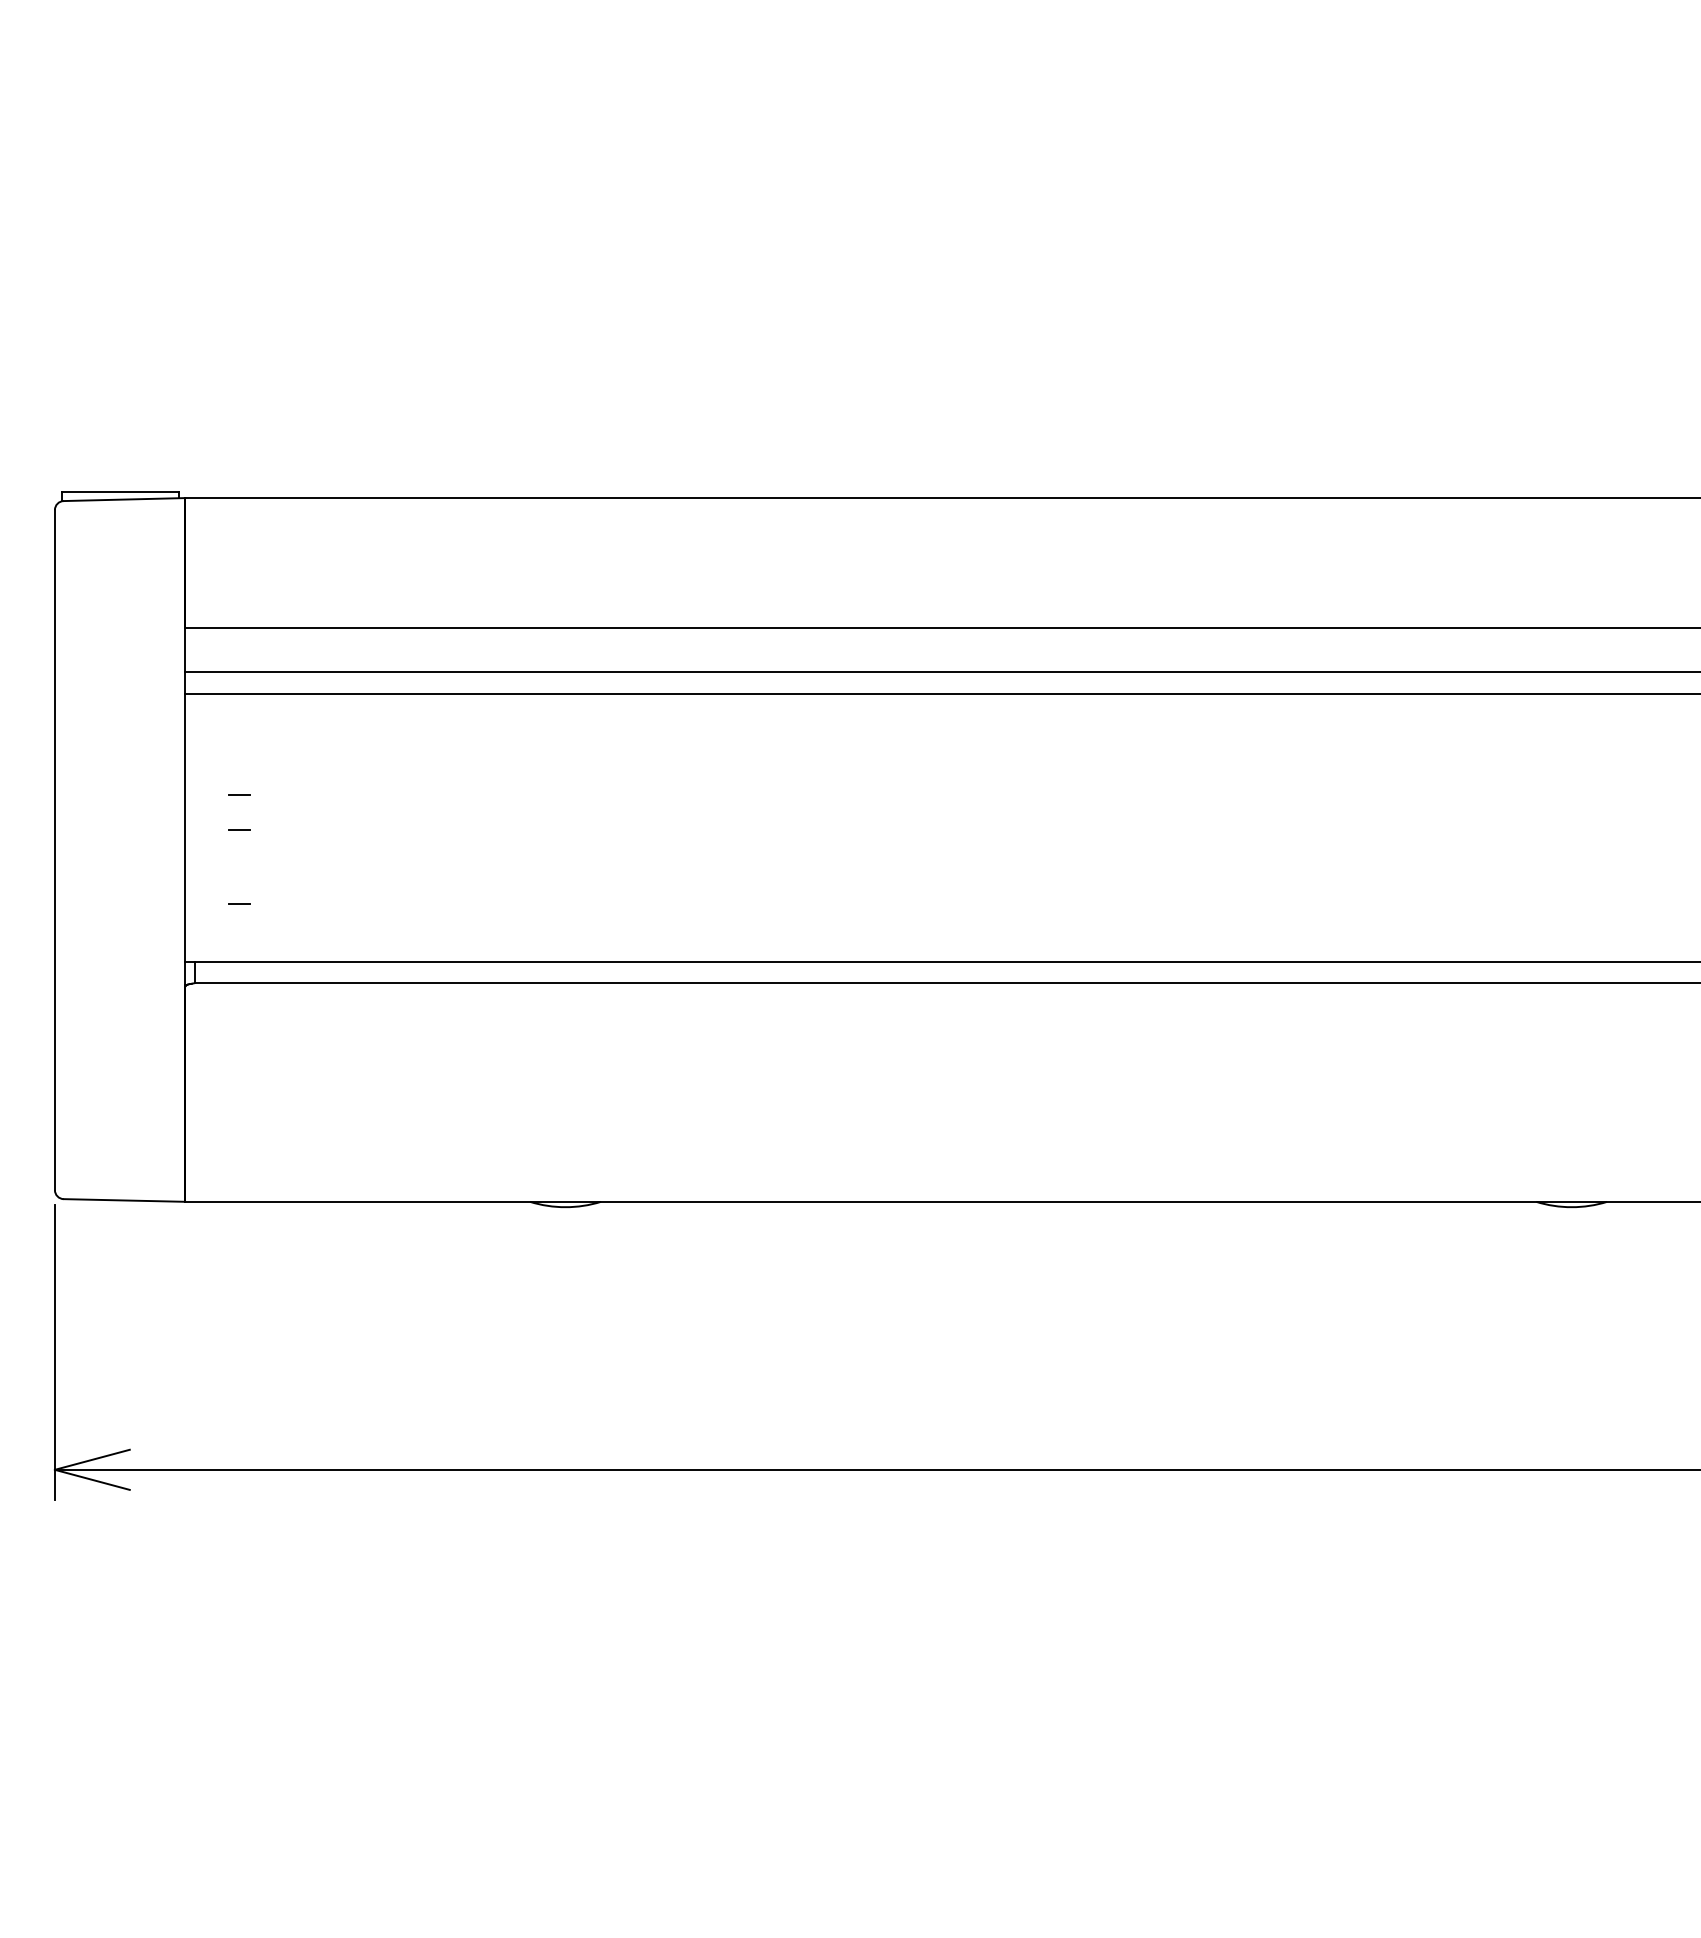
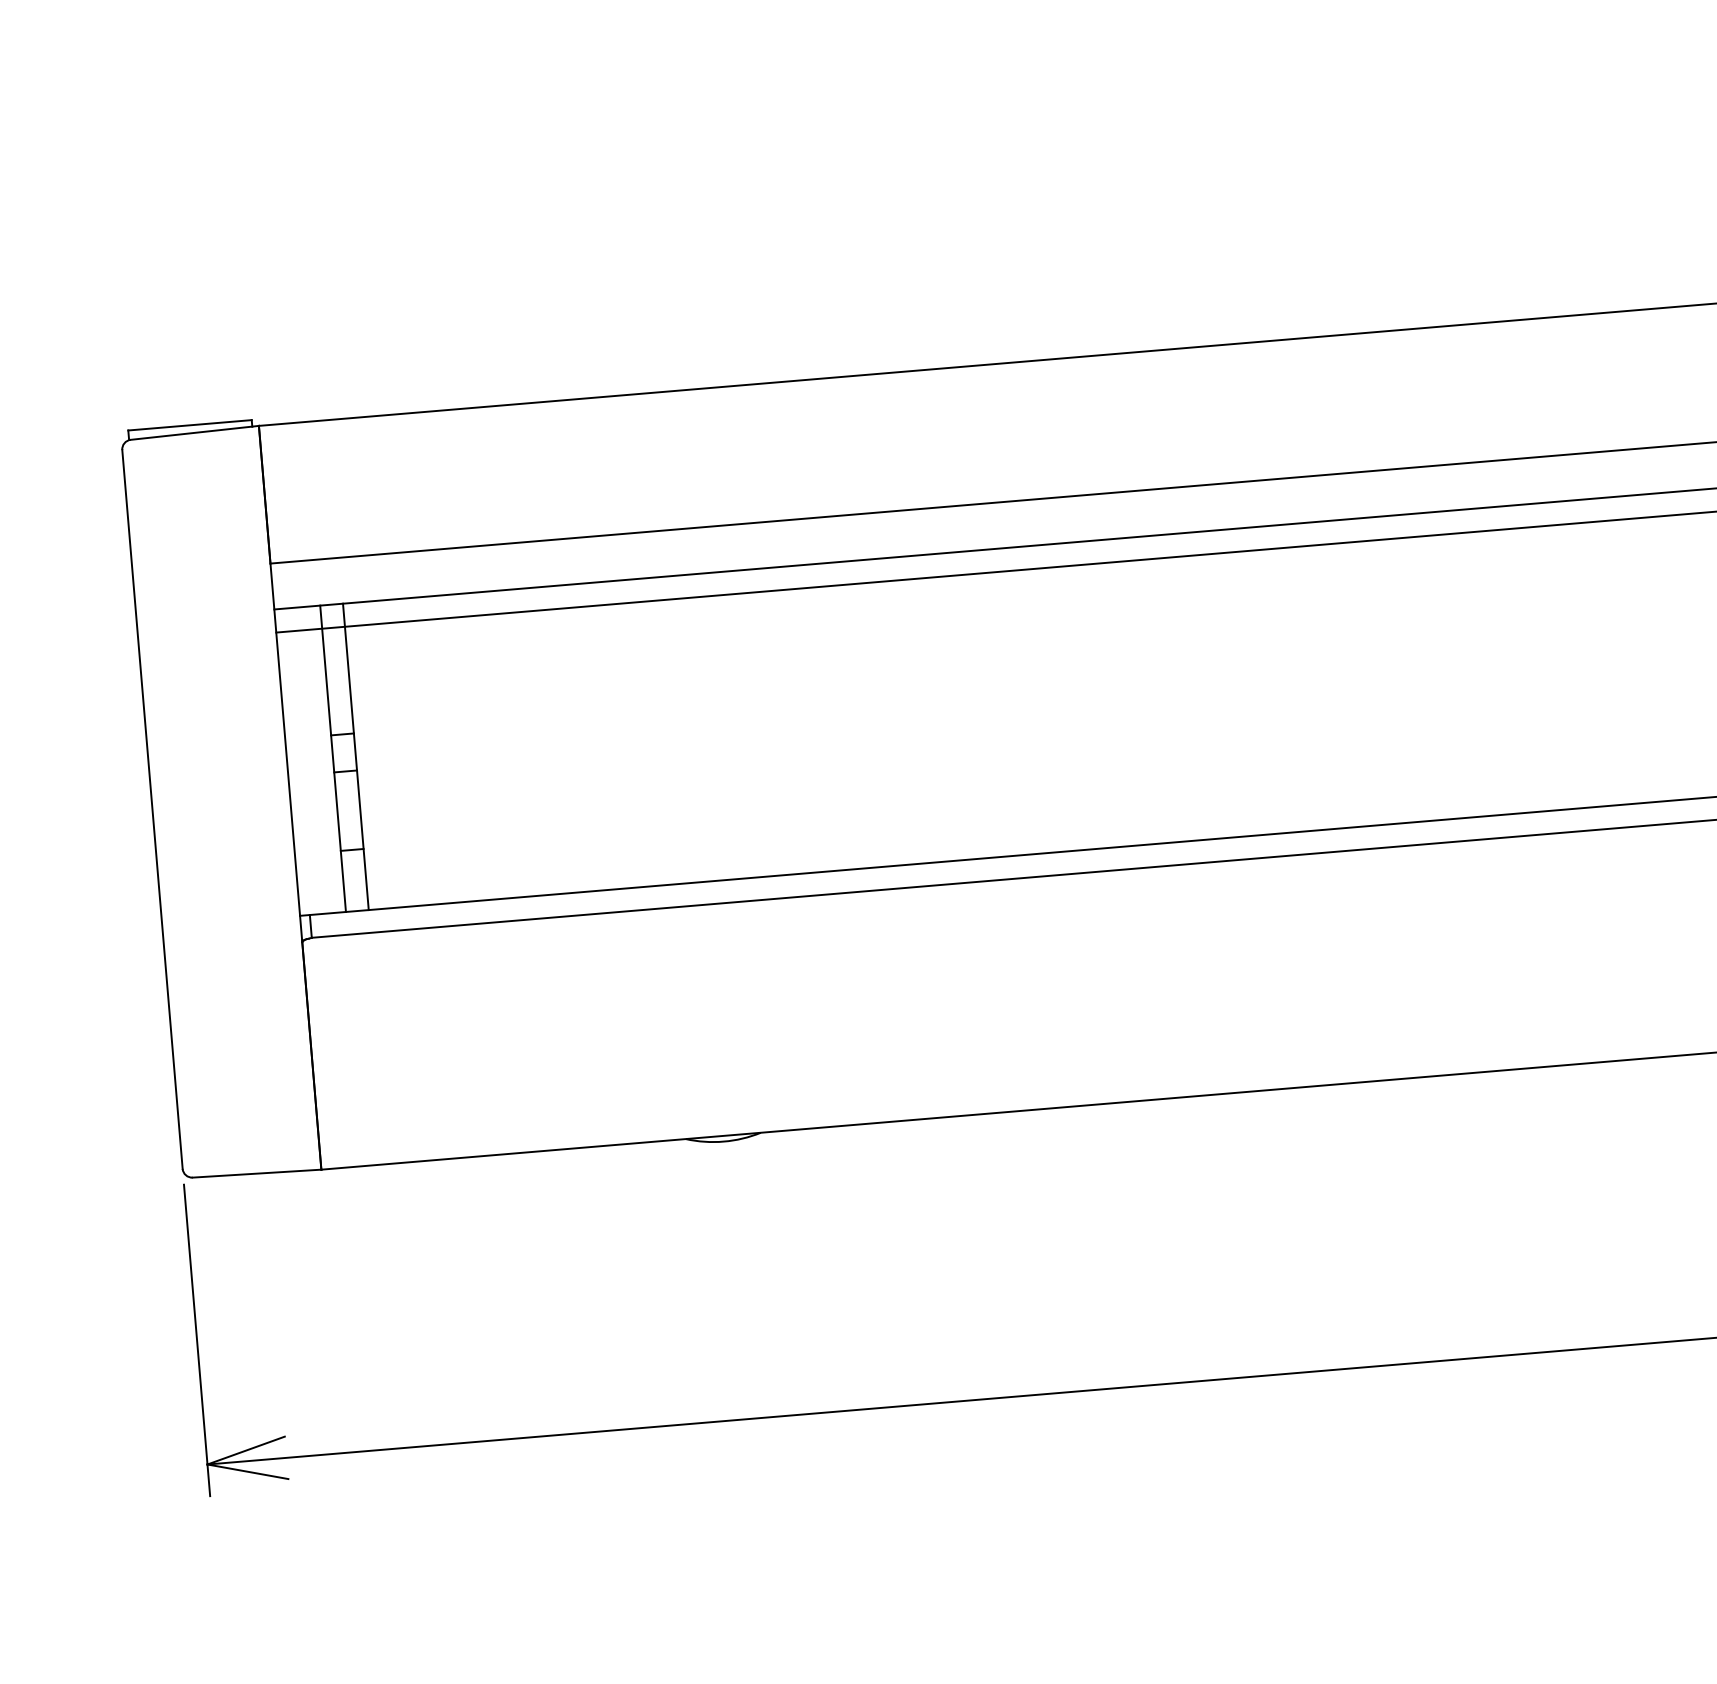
line: (228, 816) -> (332, 758), added
line: (250, 816) -> (356, 756), added

